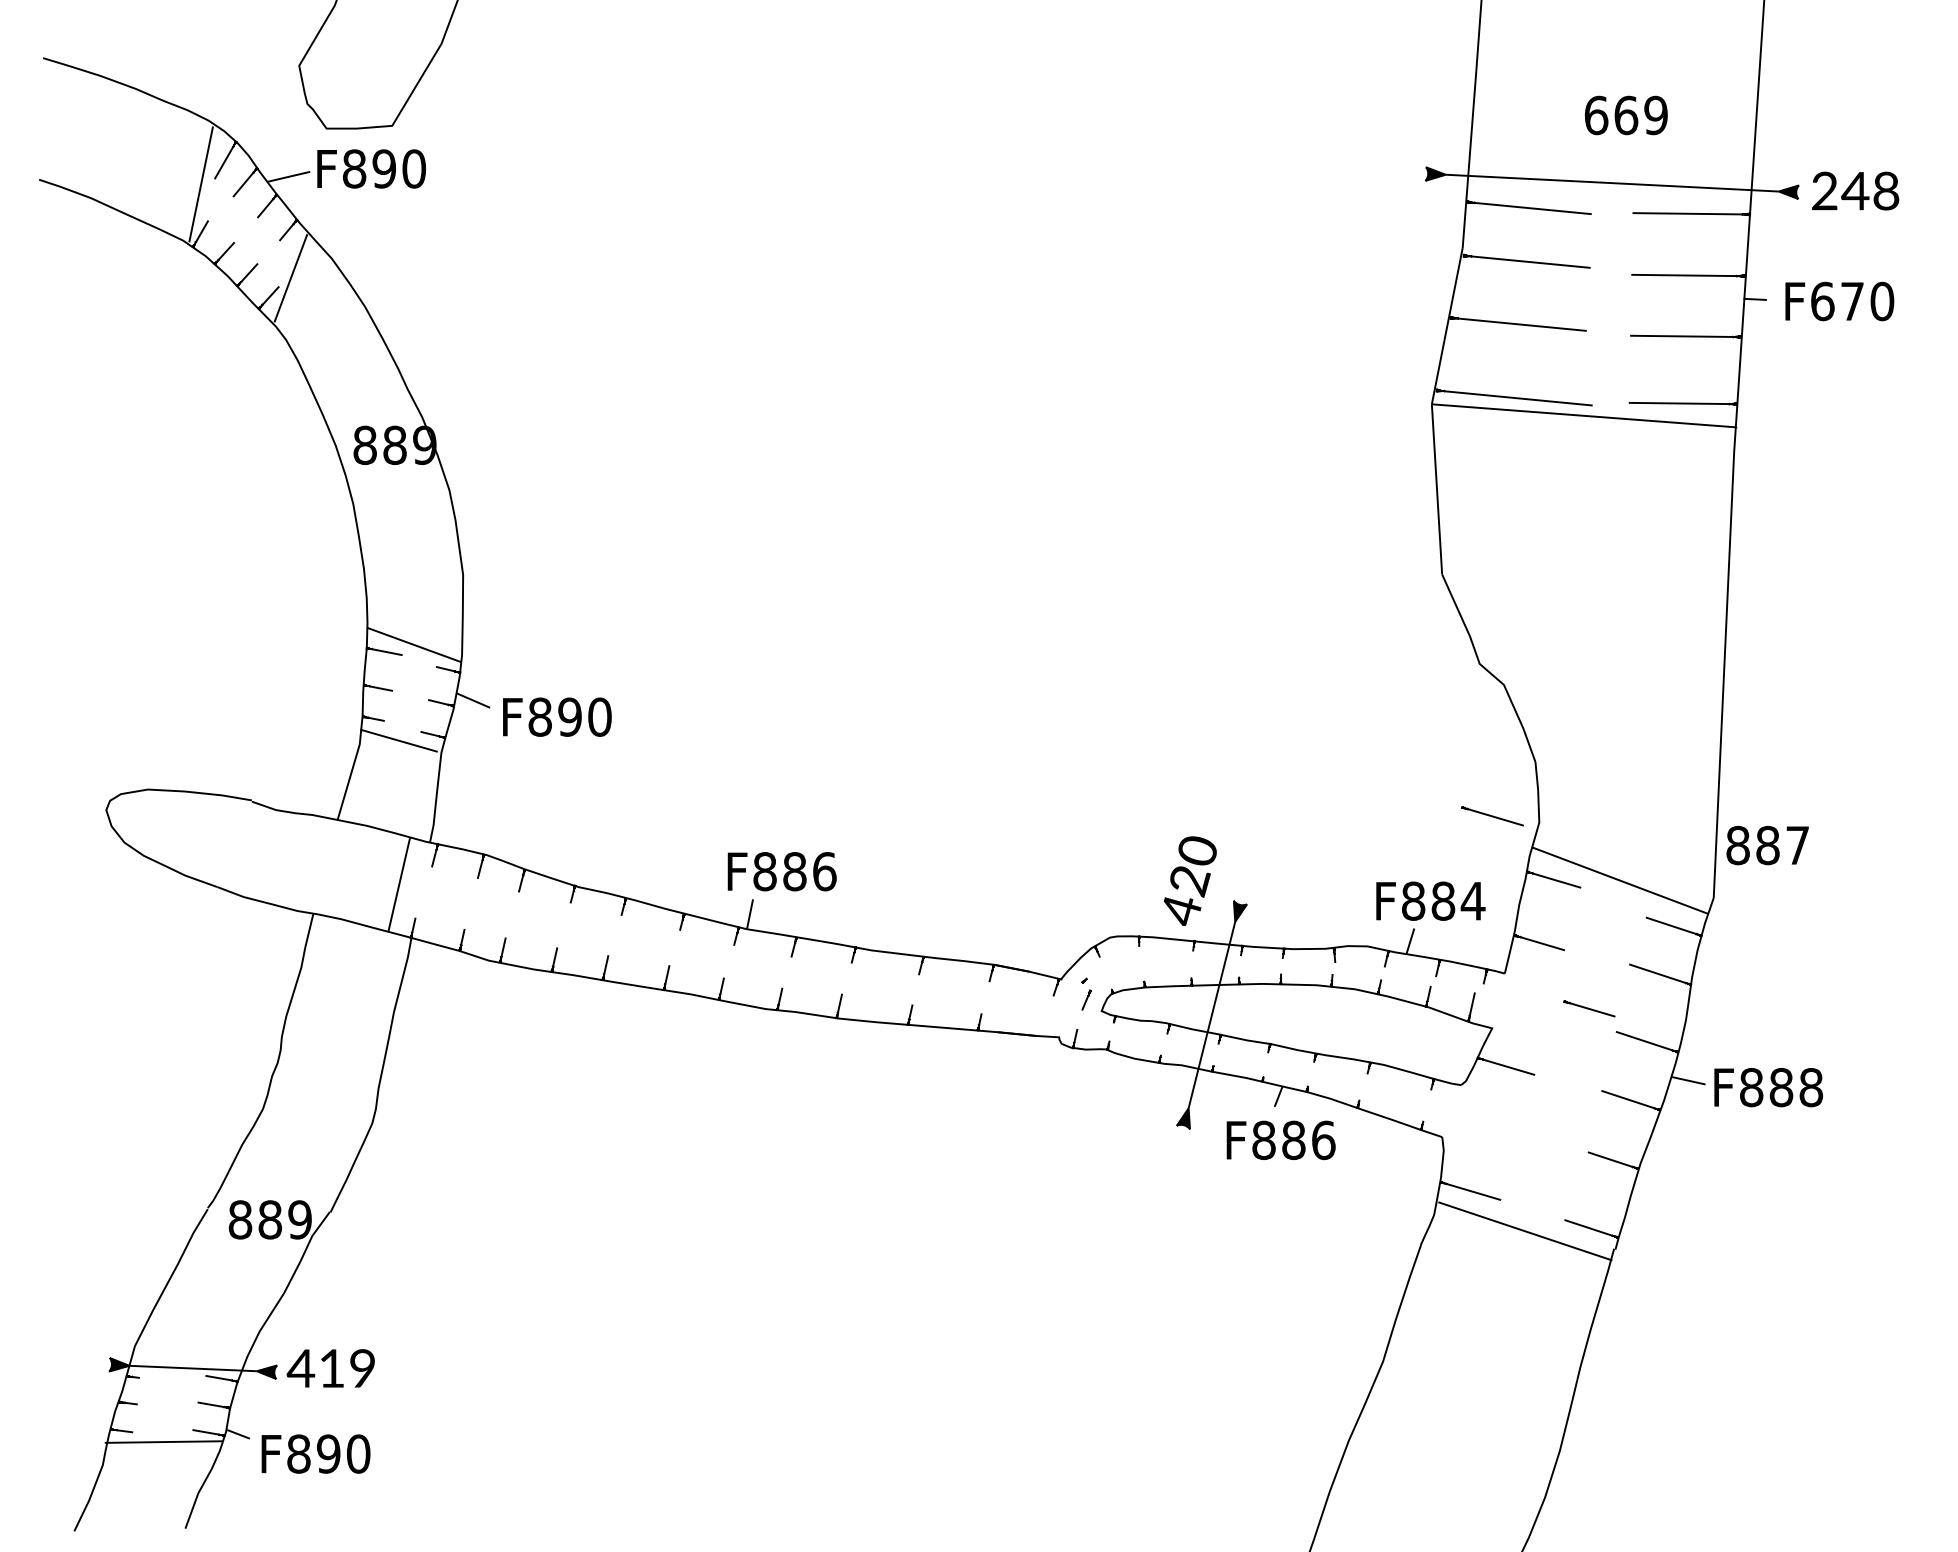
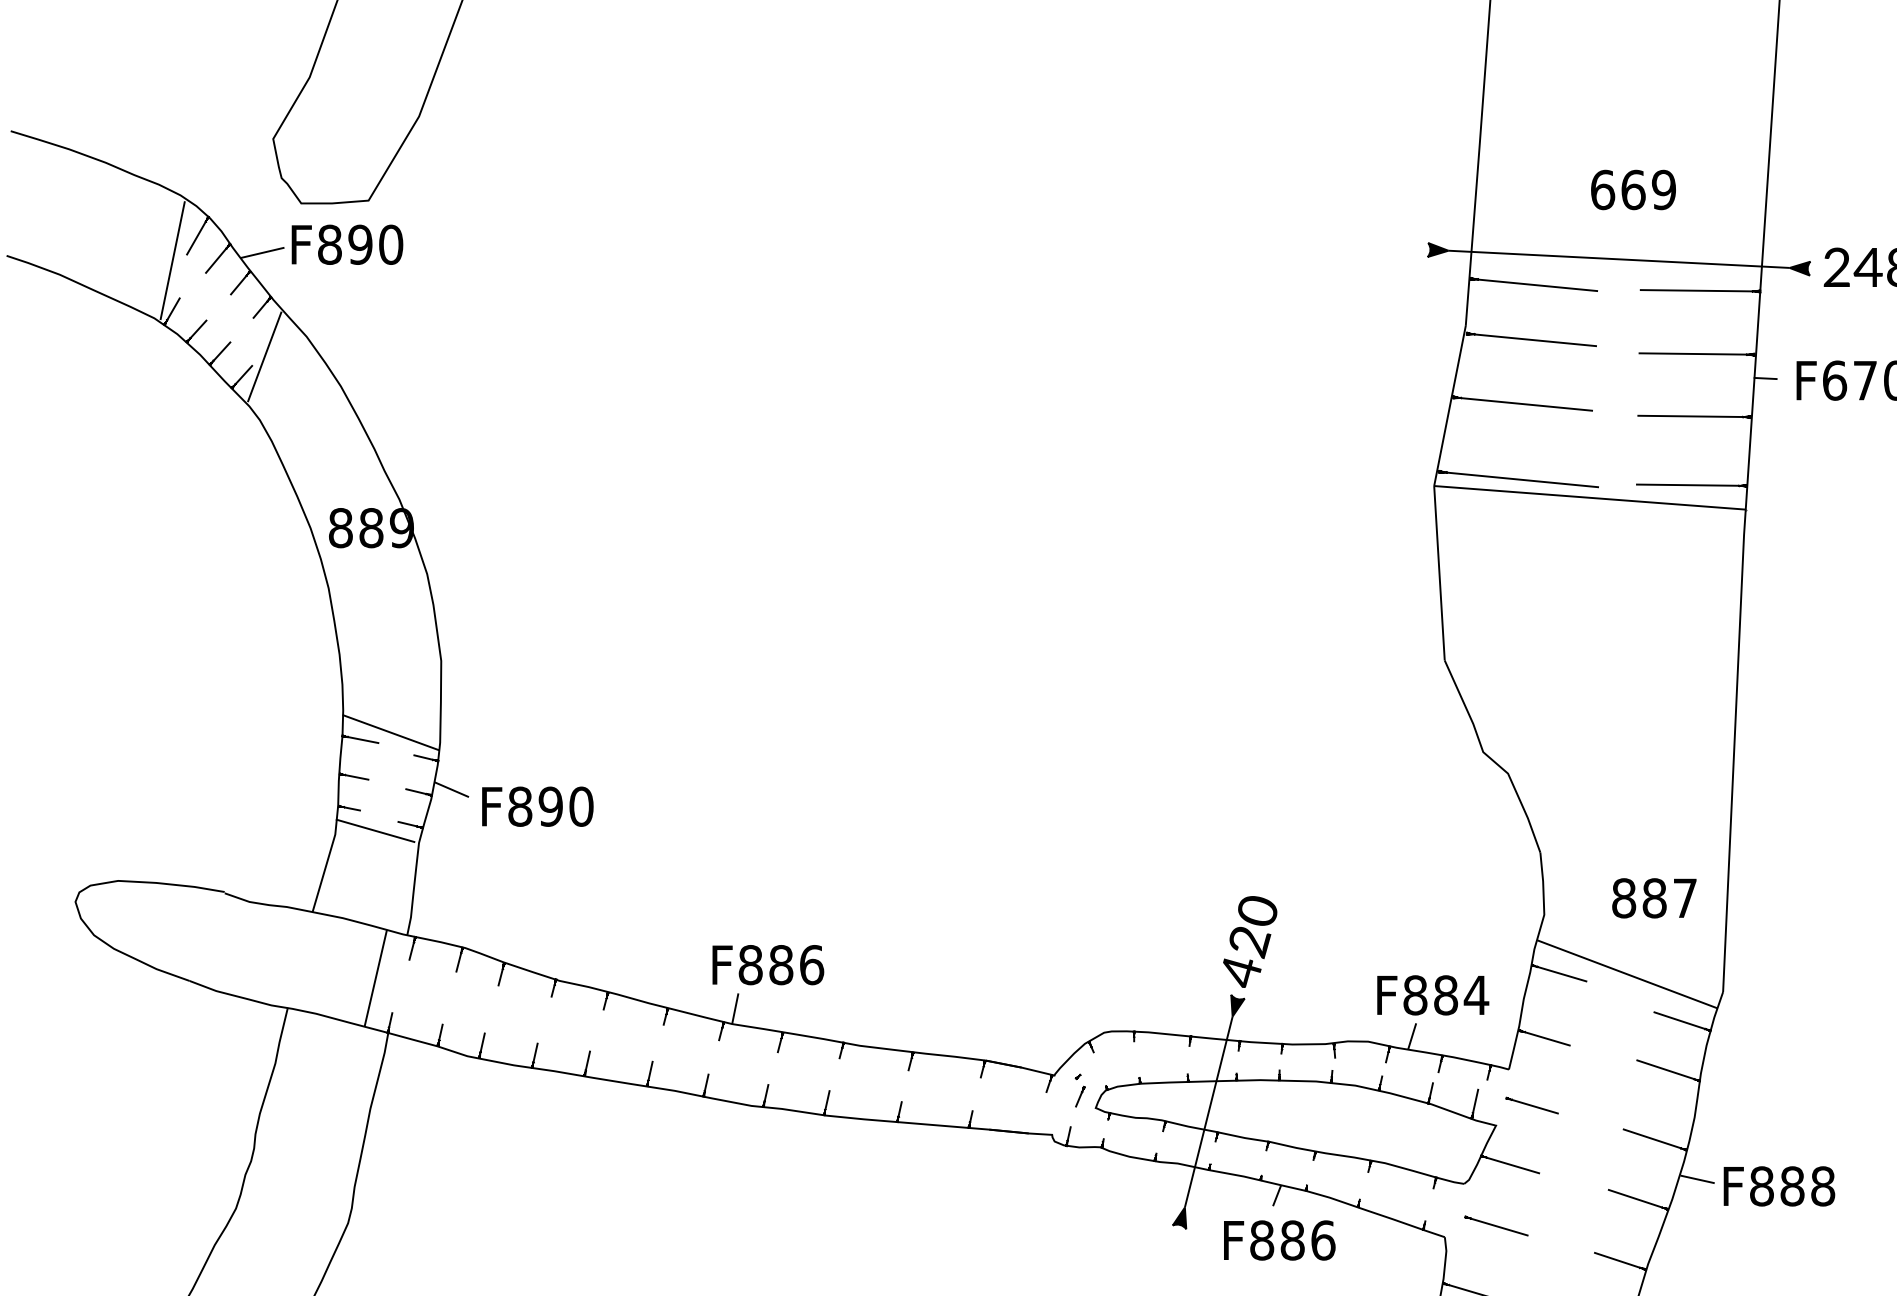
line: (1492, 816) -> (1496, 1226), moved
text: (1767, 845) -> (1654, 898), moved
text: (1190, 880) -> (1250, 941), moved
line: (1589, 1008) -> (1532, 1105), moved

